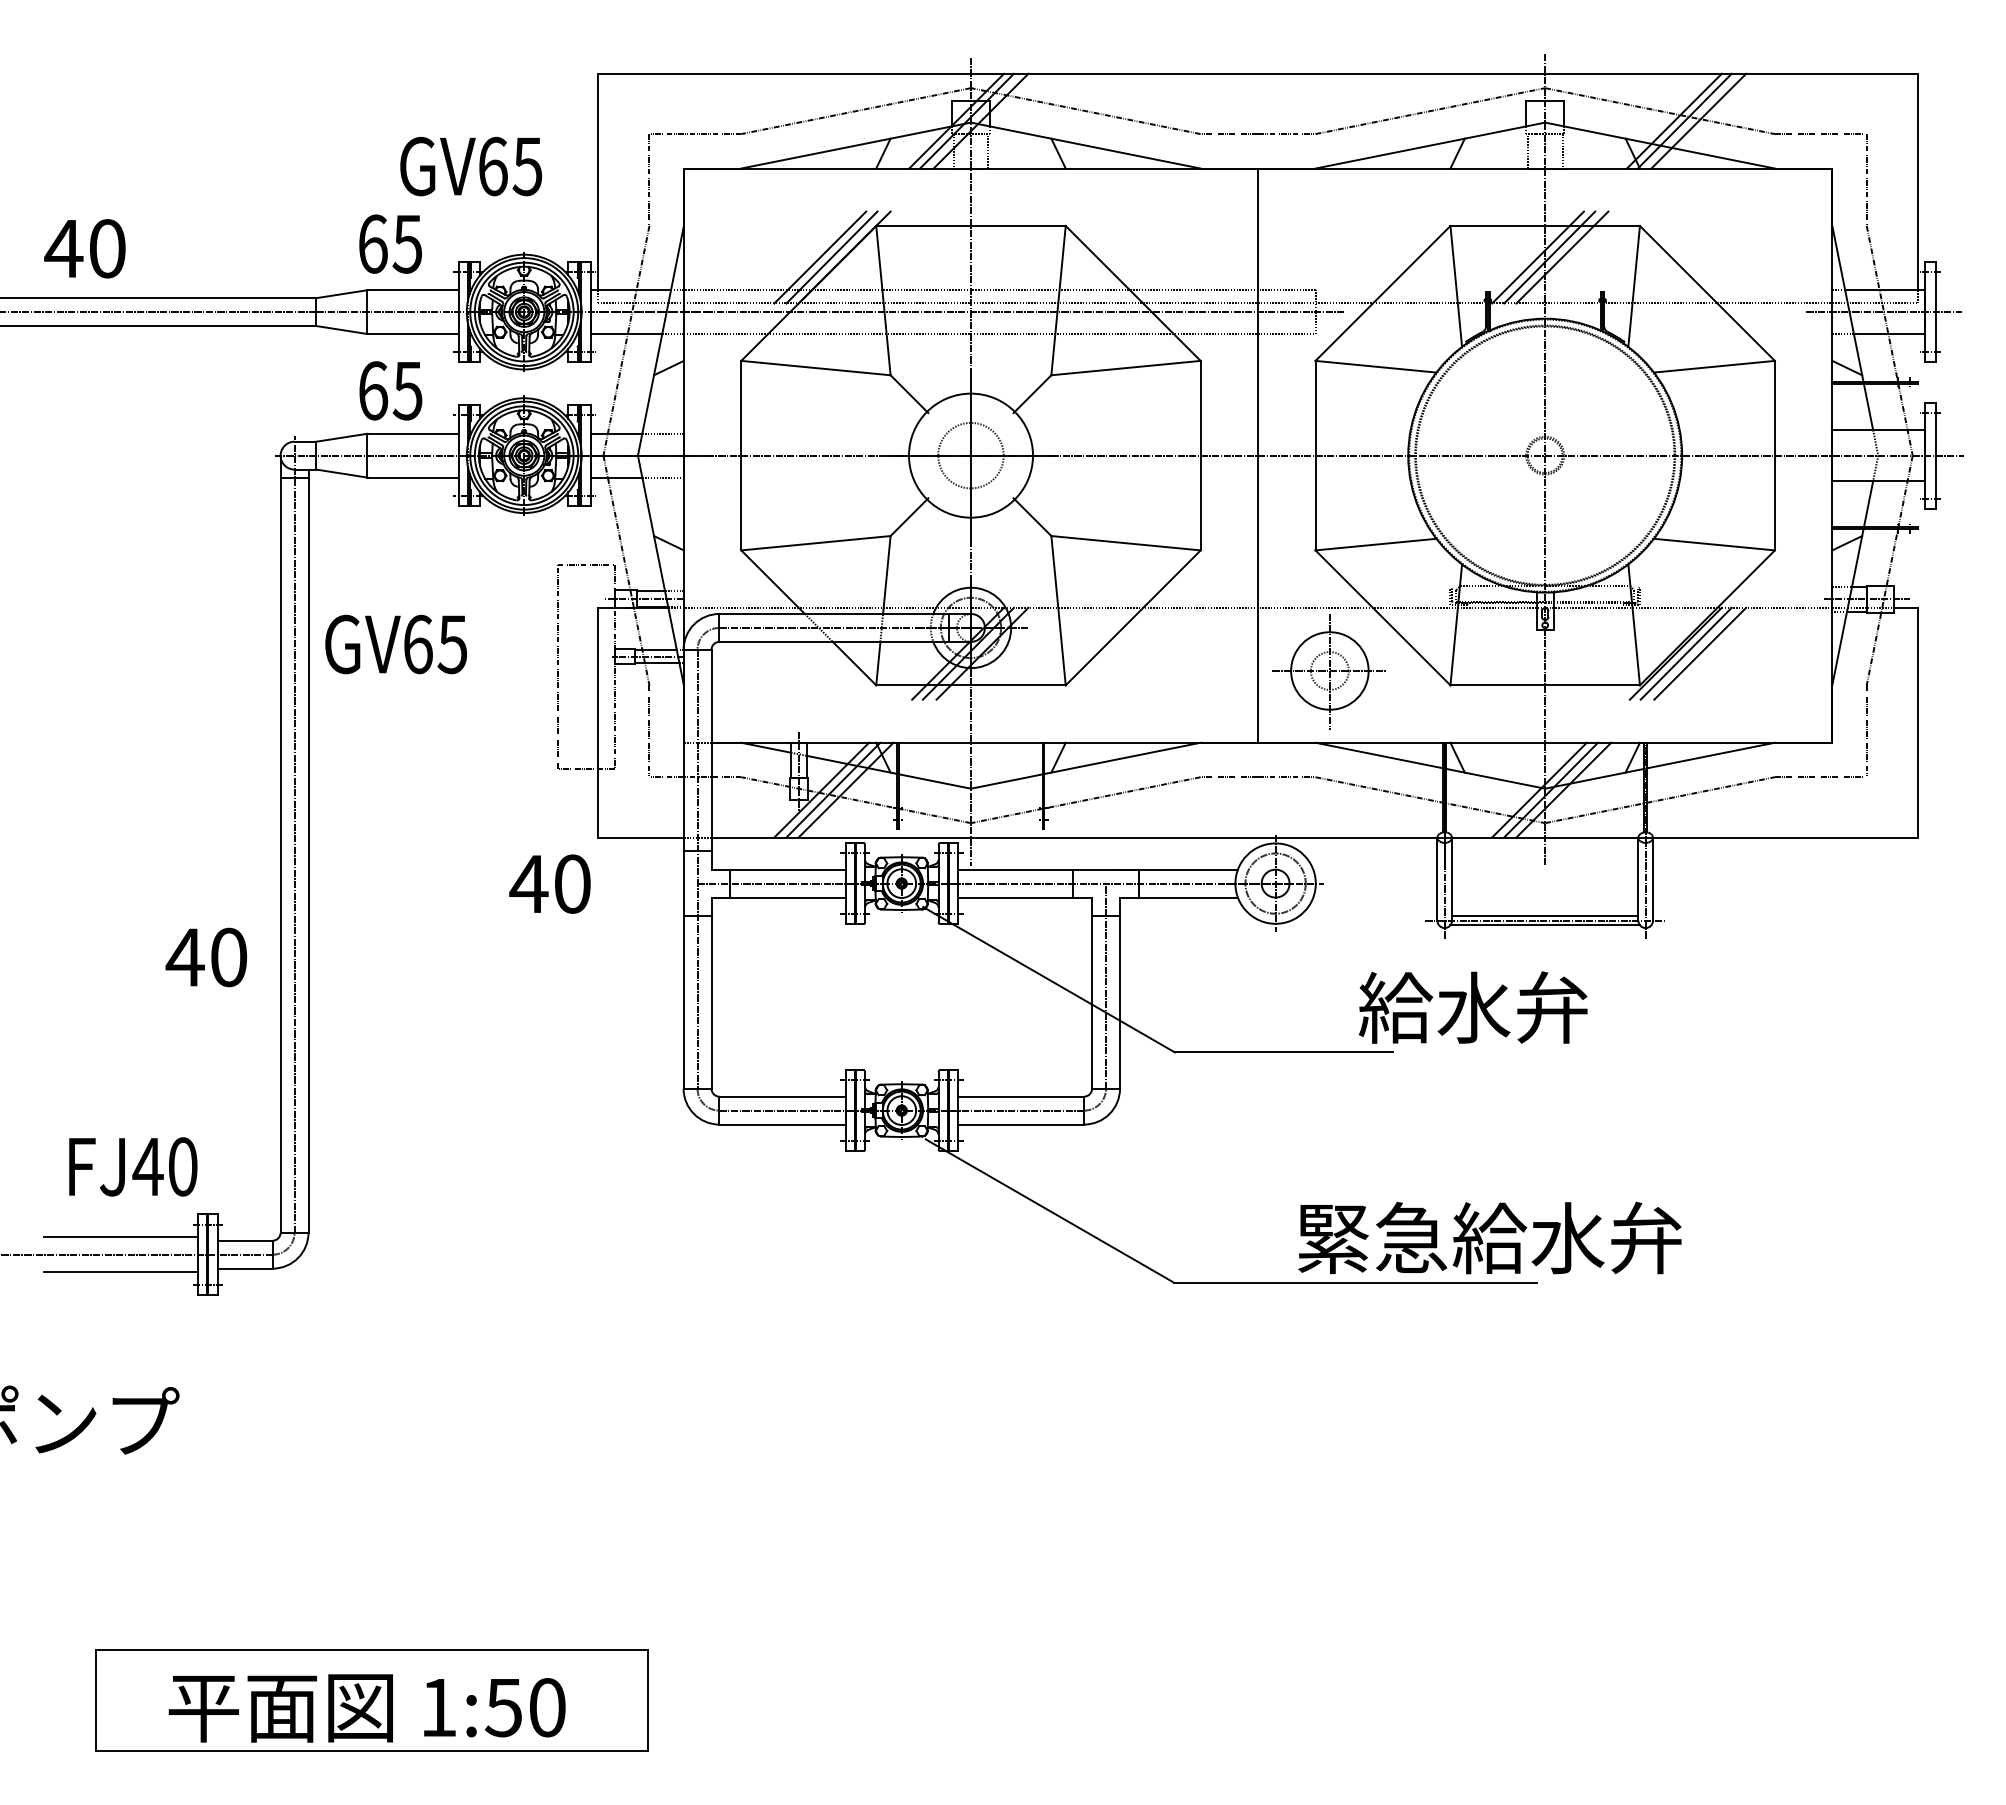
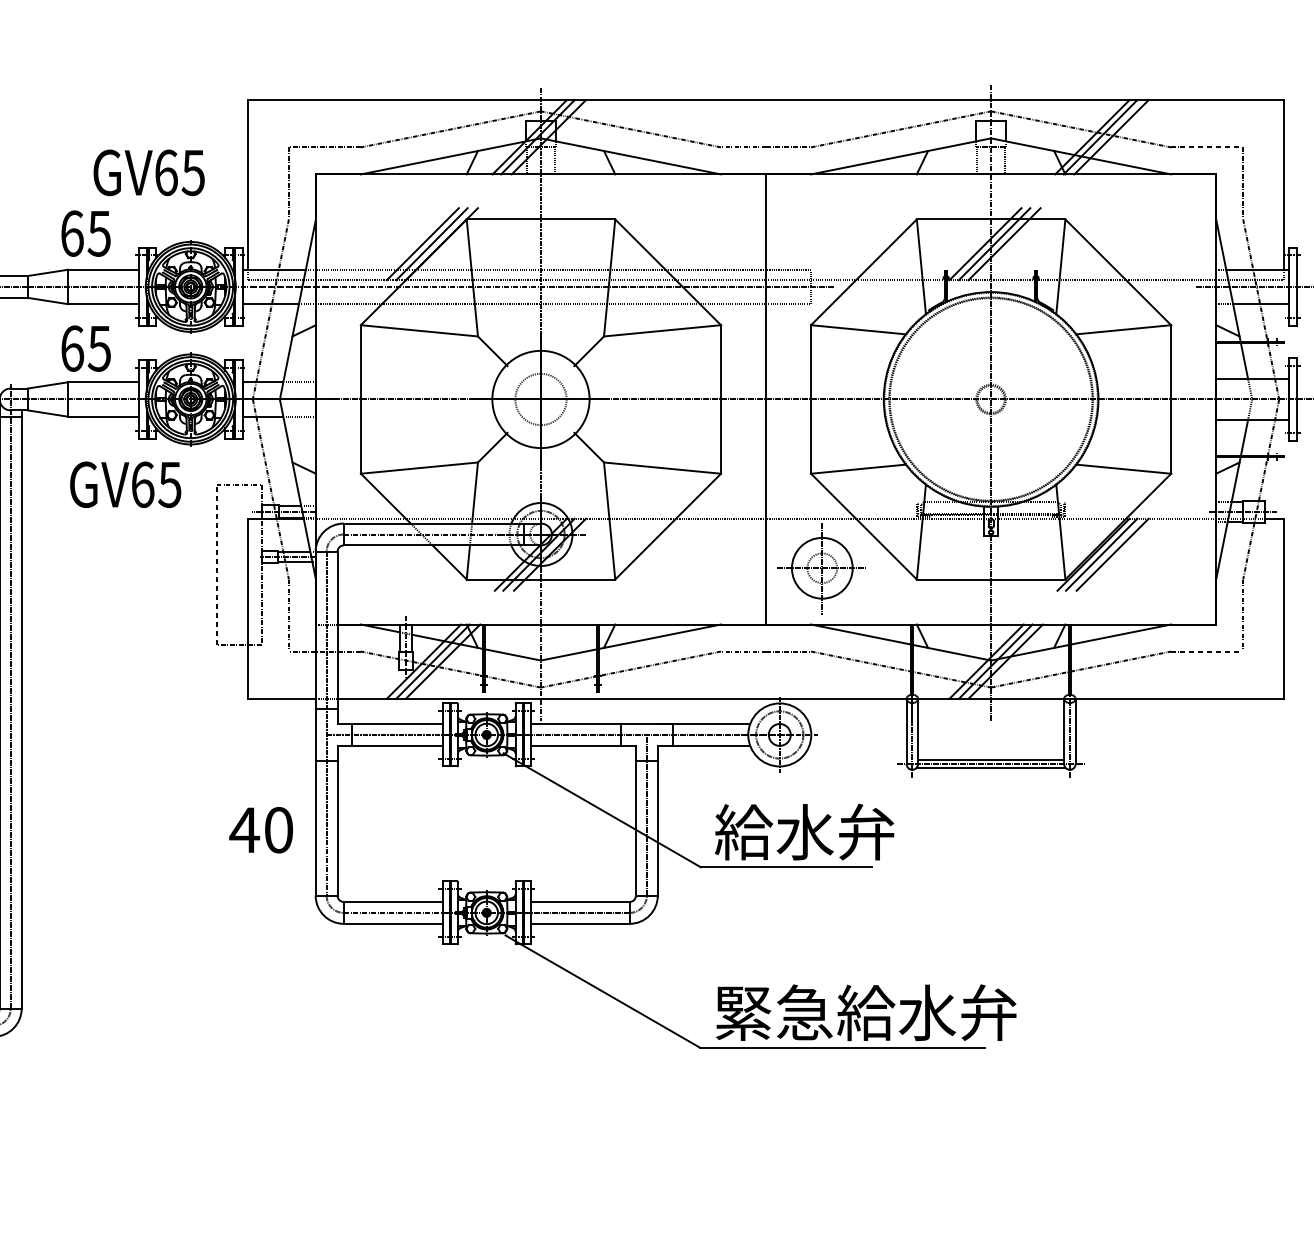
text: (396, 644) -> (125, 484), moved
text: (549, 883) -> (260, 829), moved
text: (1472, 1007) -> (803, 832), moved
text: (1489, 1237) -> (865, 1012), moved

